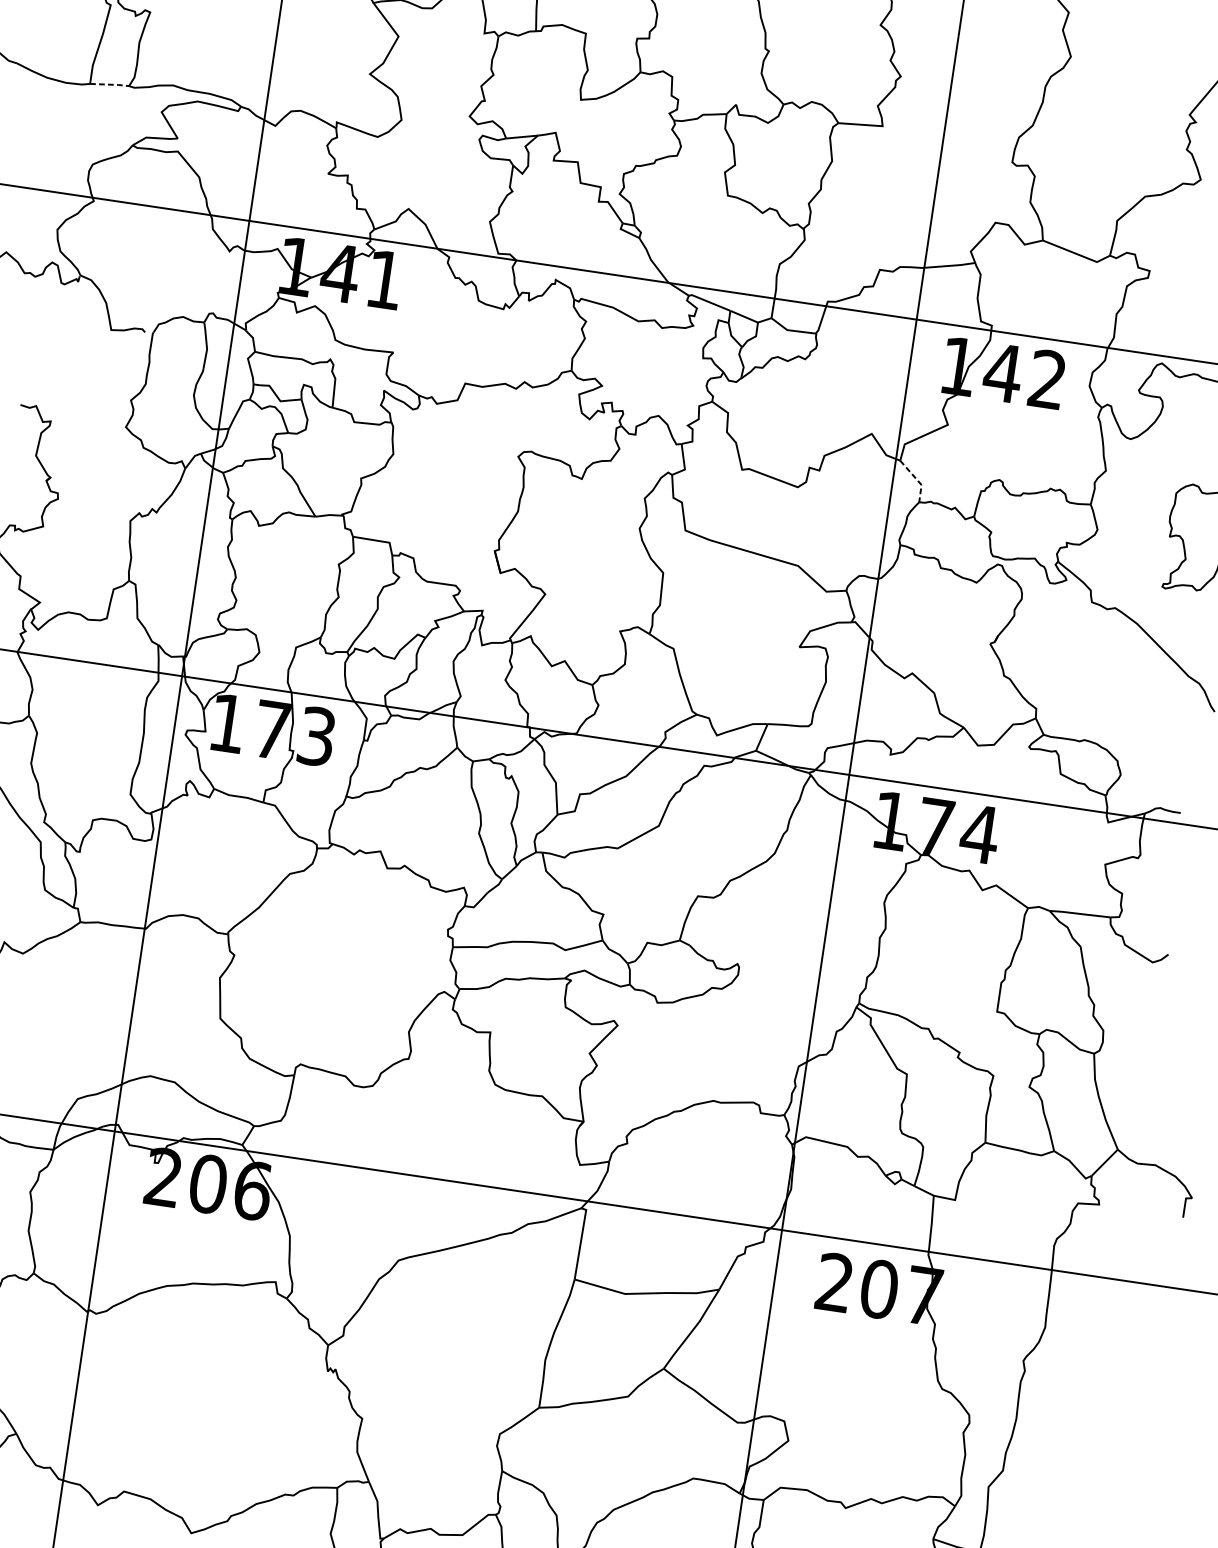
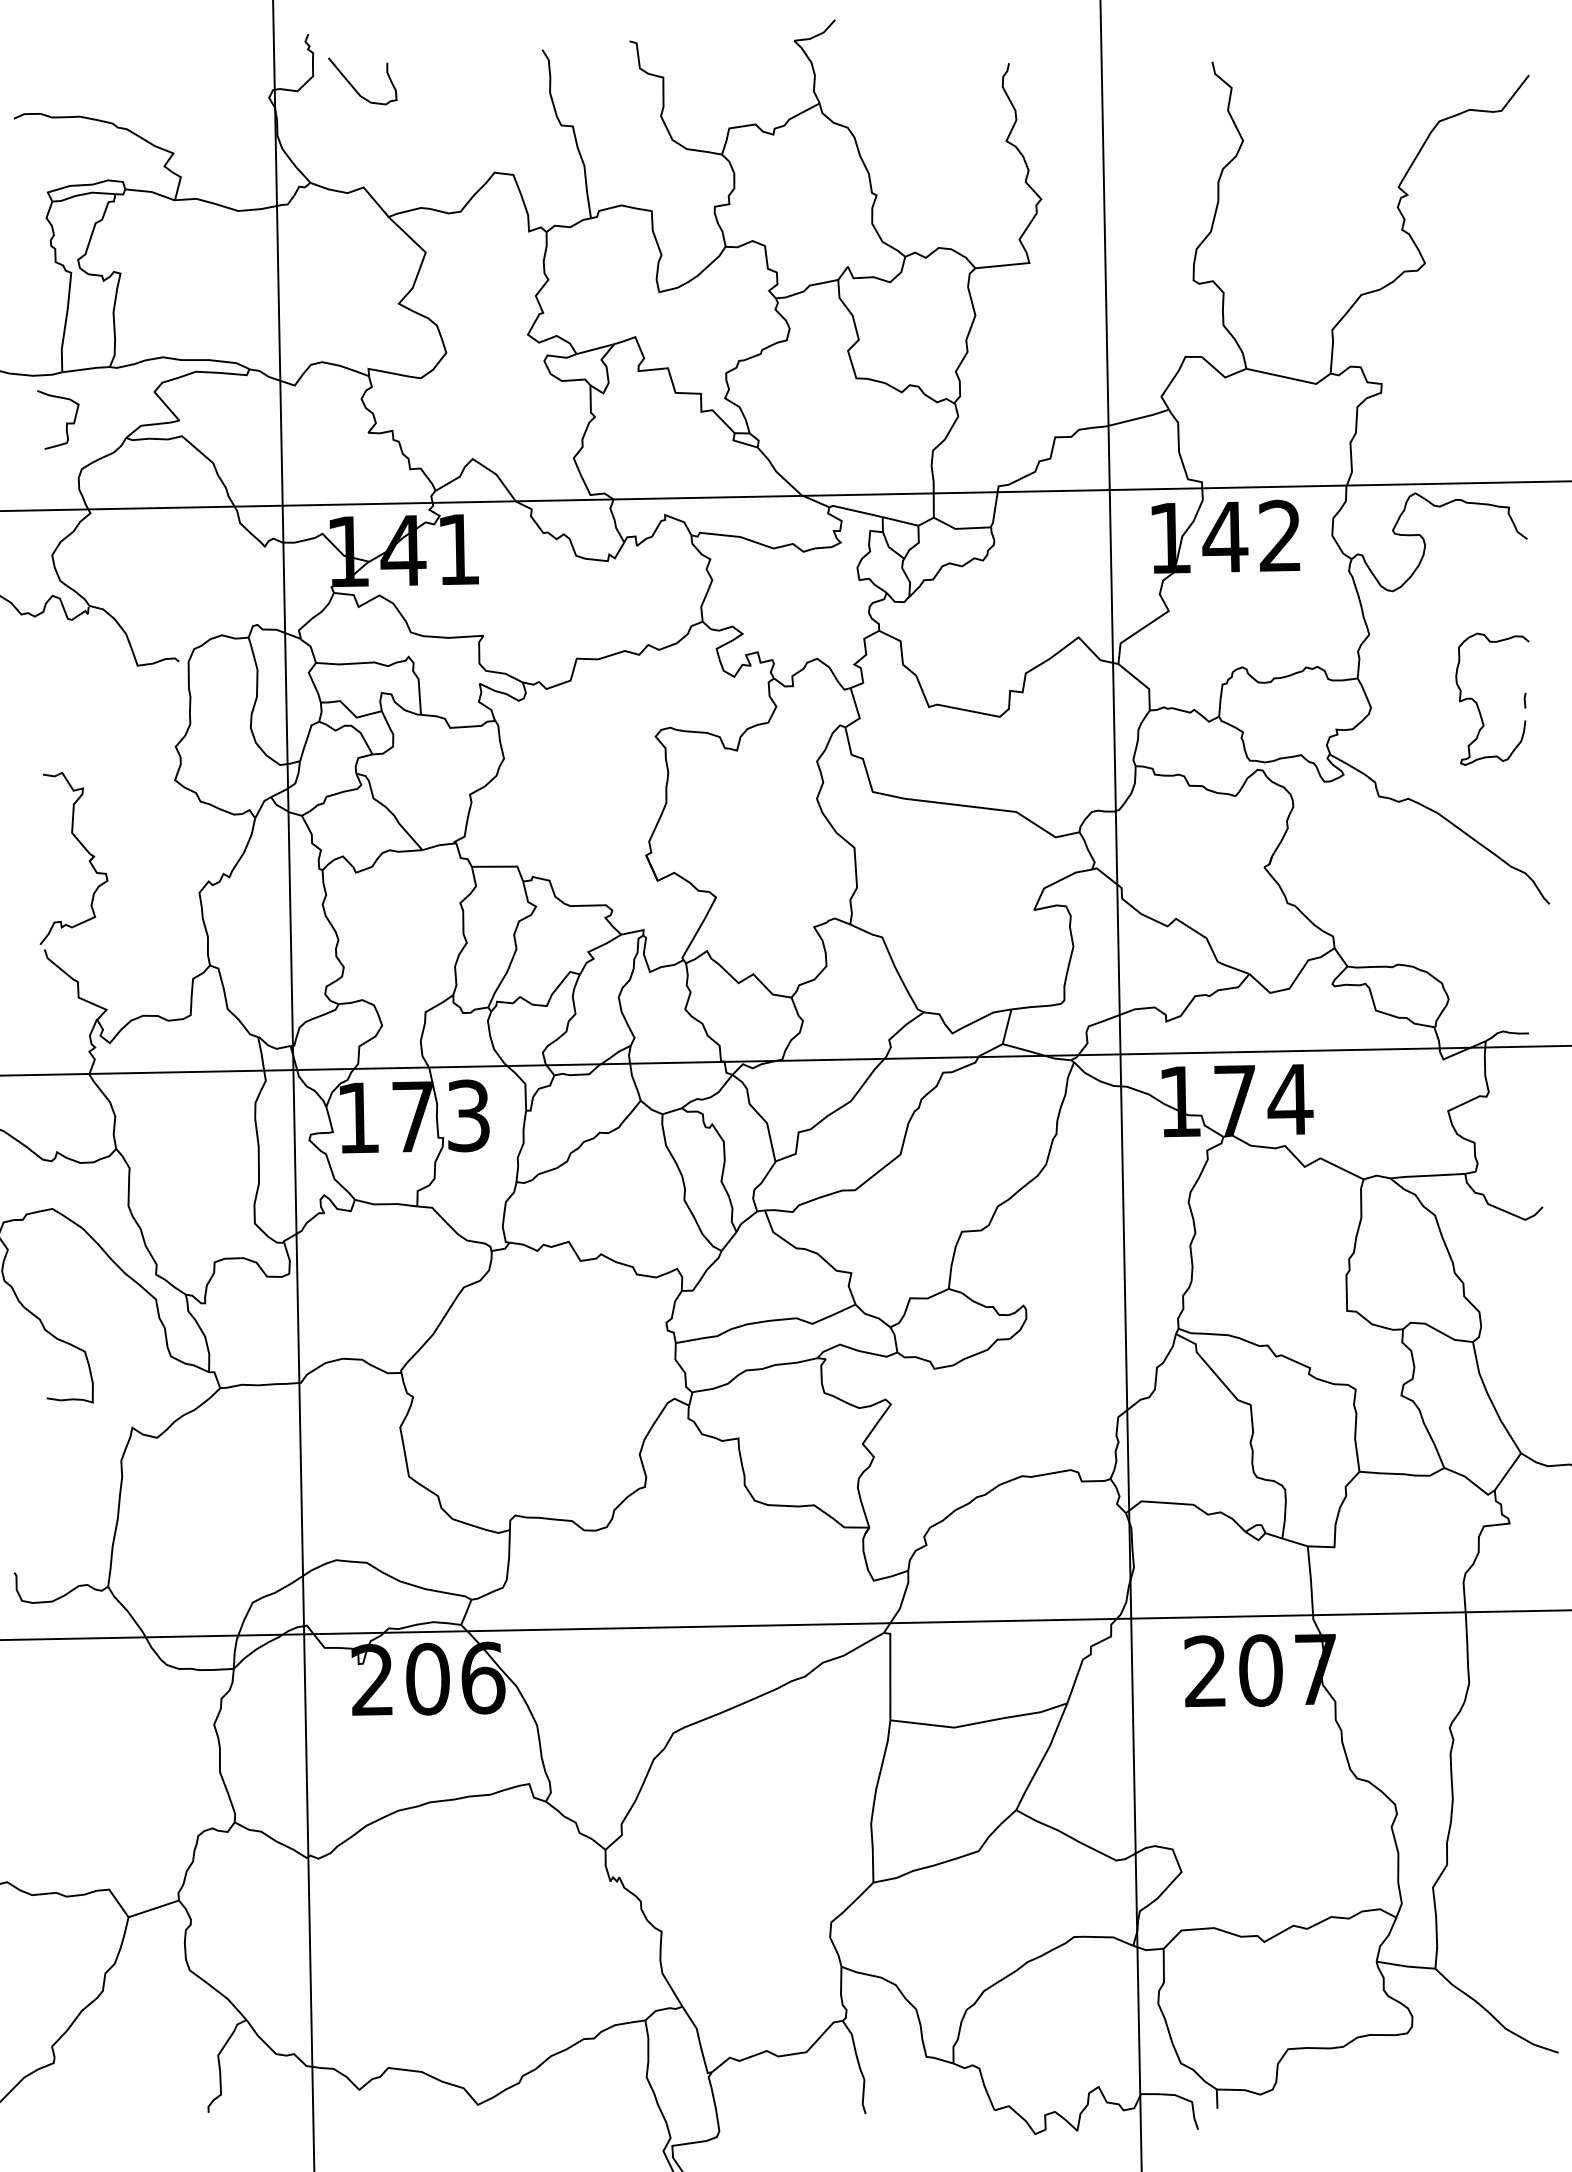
line: (109, 84) -> (86, 369), dashed -> solid
curve: (86, 124) -> (66, 422), added
line: (917, 480) -> (1143, 684), dashed -> solid

